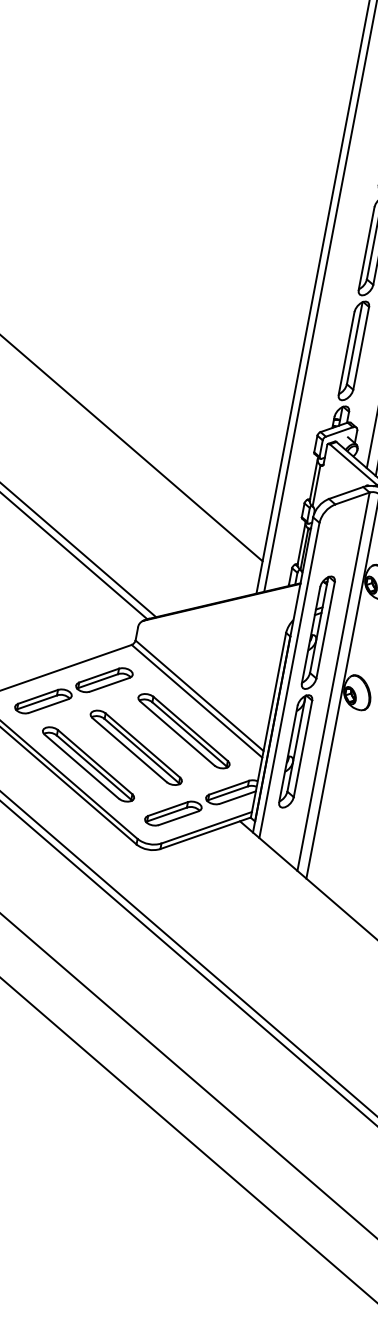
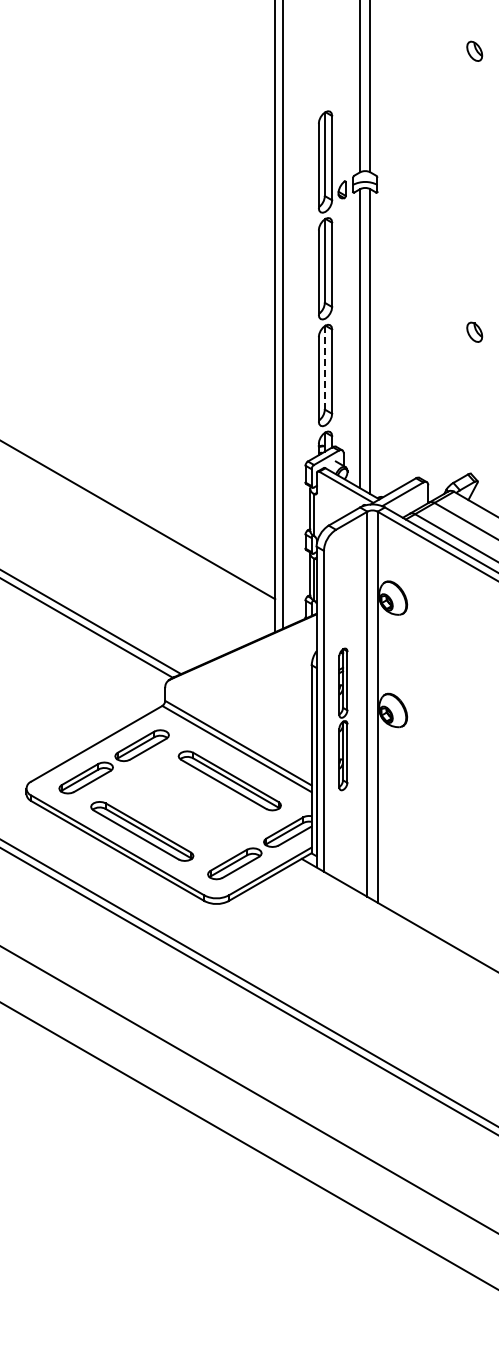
line: (354, 342) -> (324, 367), solid -> dashed
part: (307, 692) -> (343, 719), size x0.6
part: (136, 747) -> (186, 805), removed

